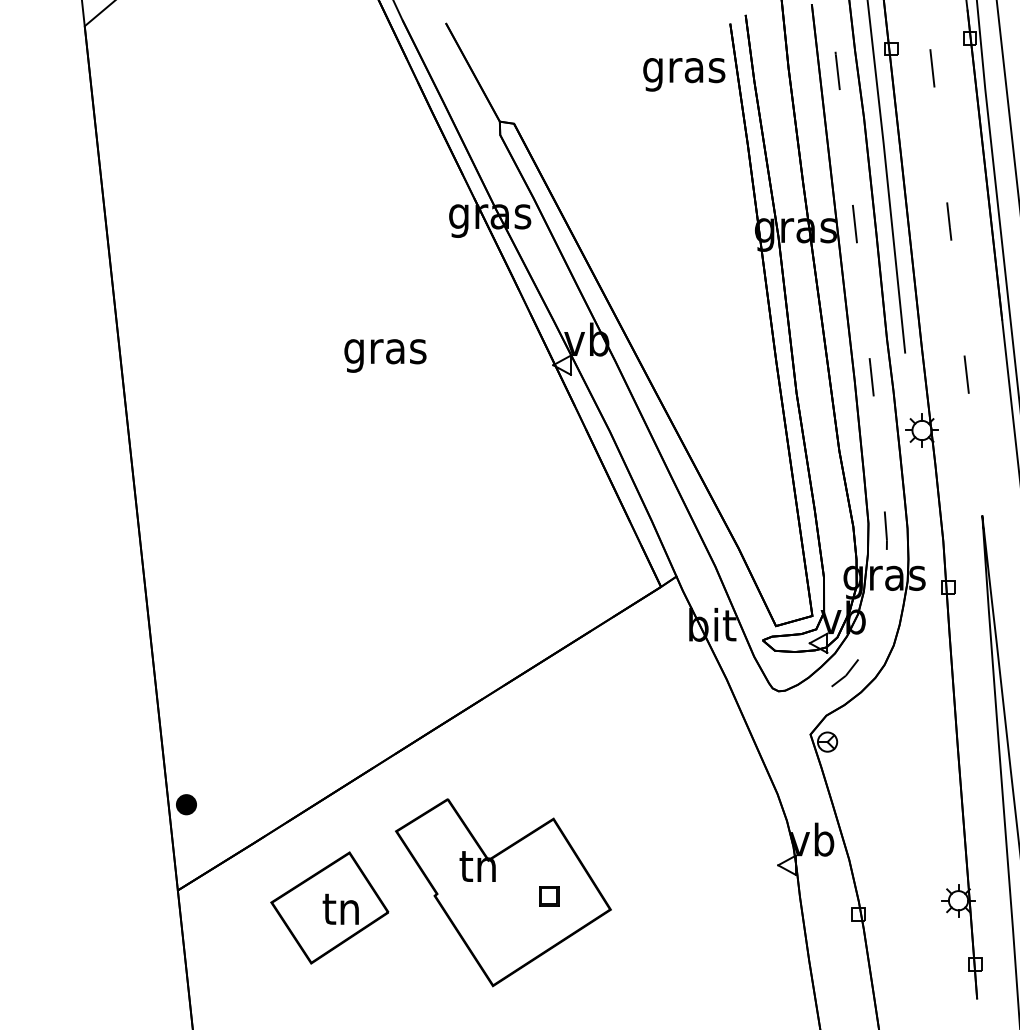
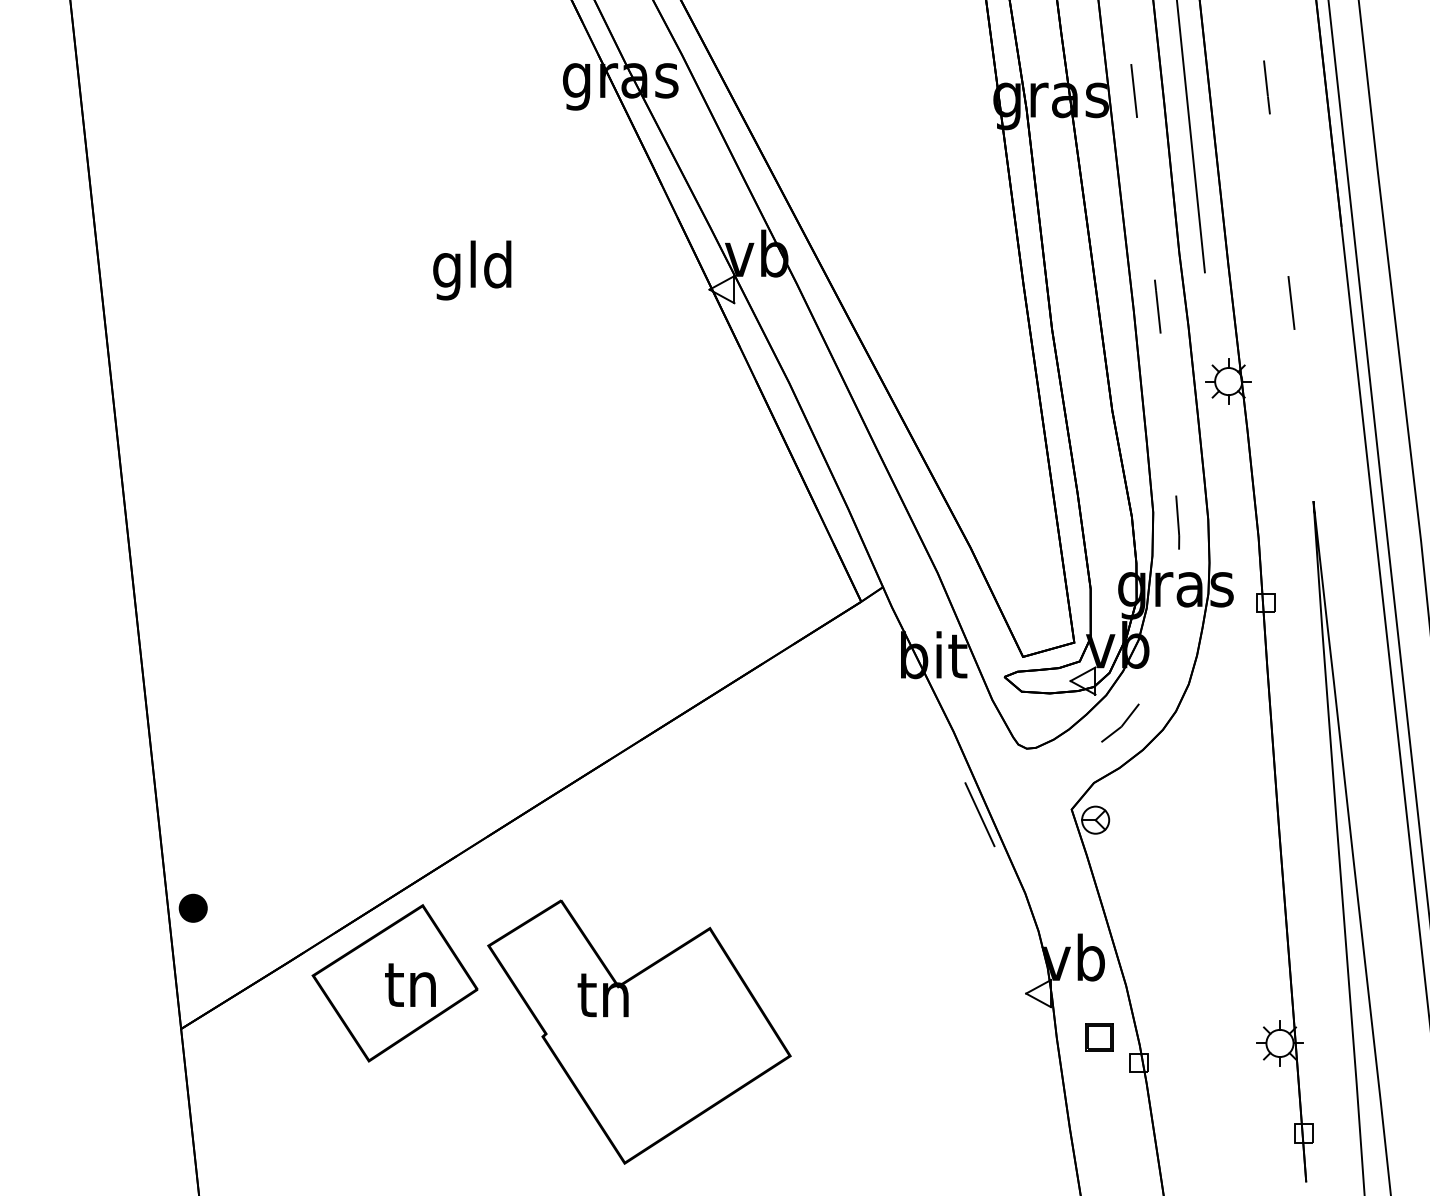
text: (385, 351) -> (473, 270), gras -> gld
line: (745, 737) -> (980, 813), added
part: (549, 896) -> (1099, 1037), moved
part: (329, 907) -> (394, 982), moved

